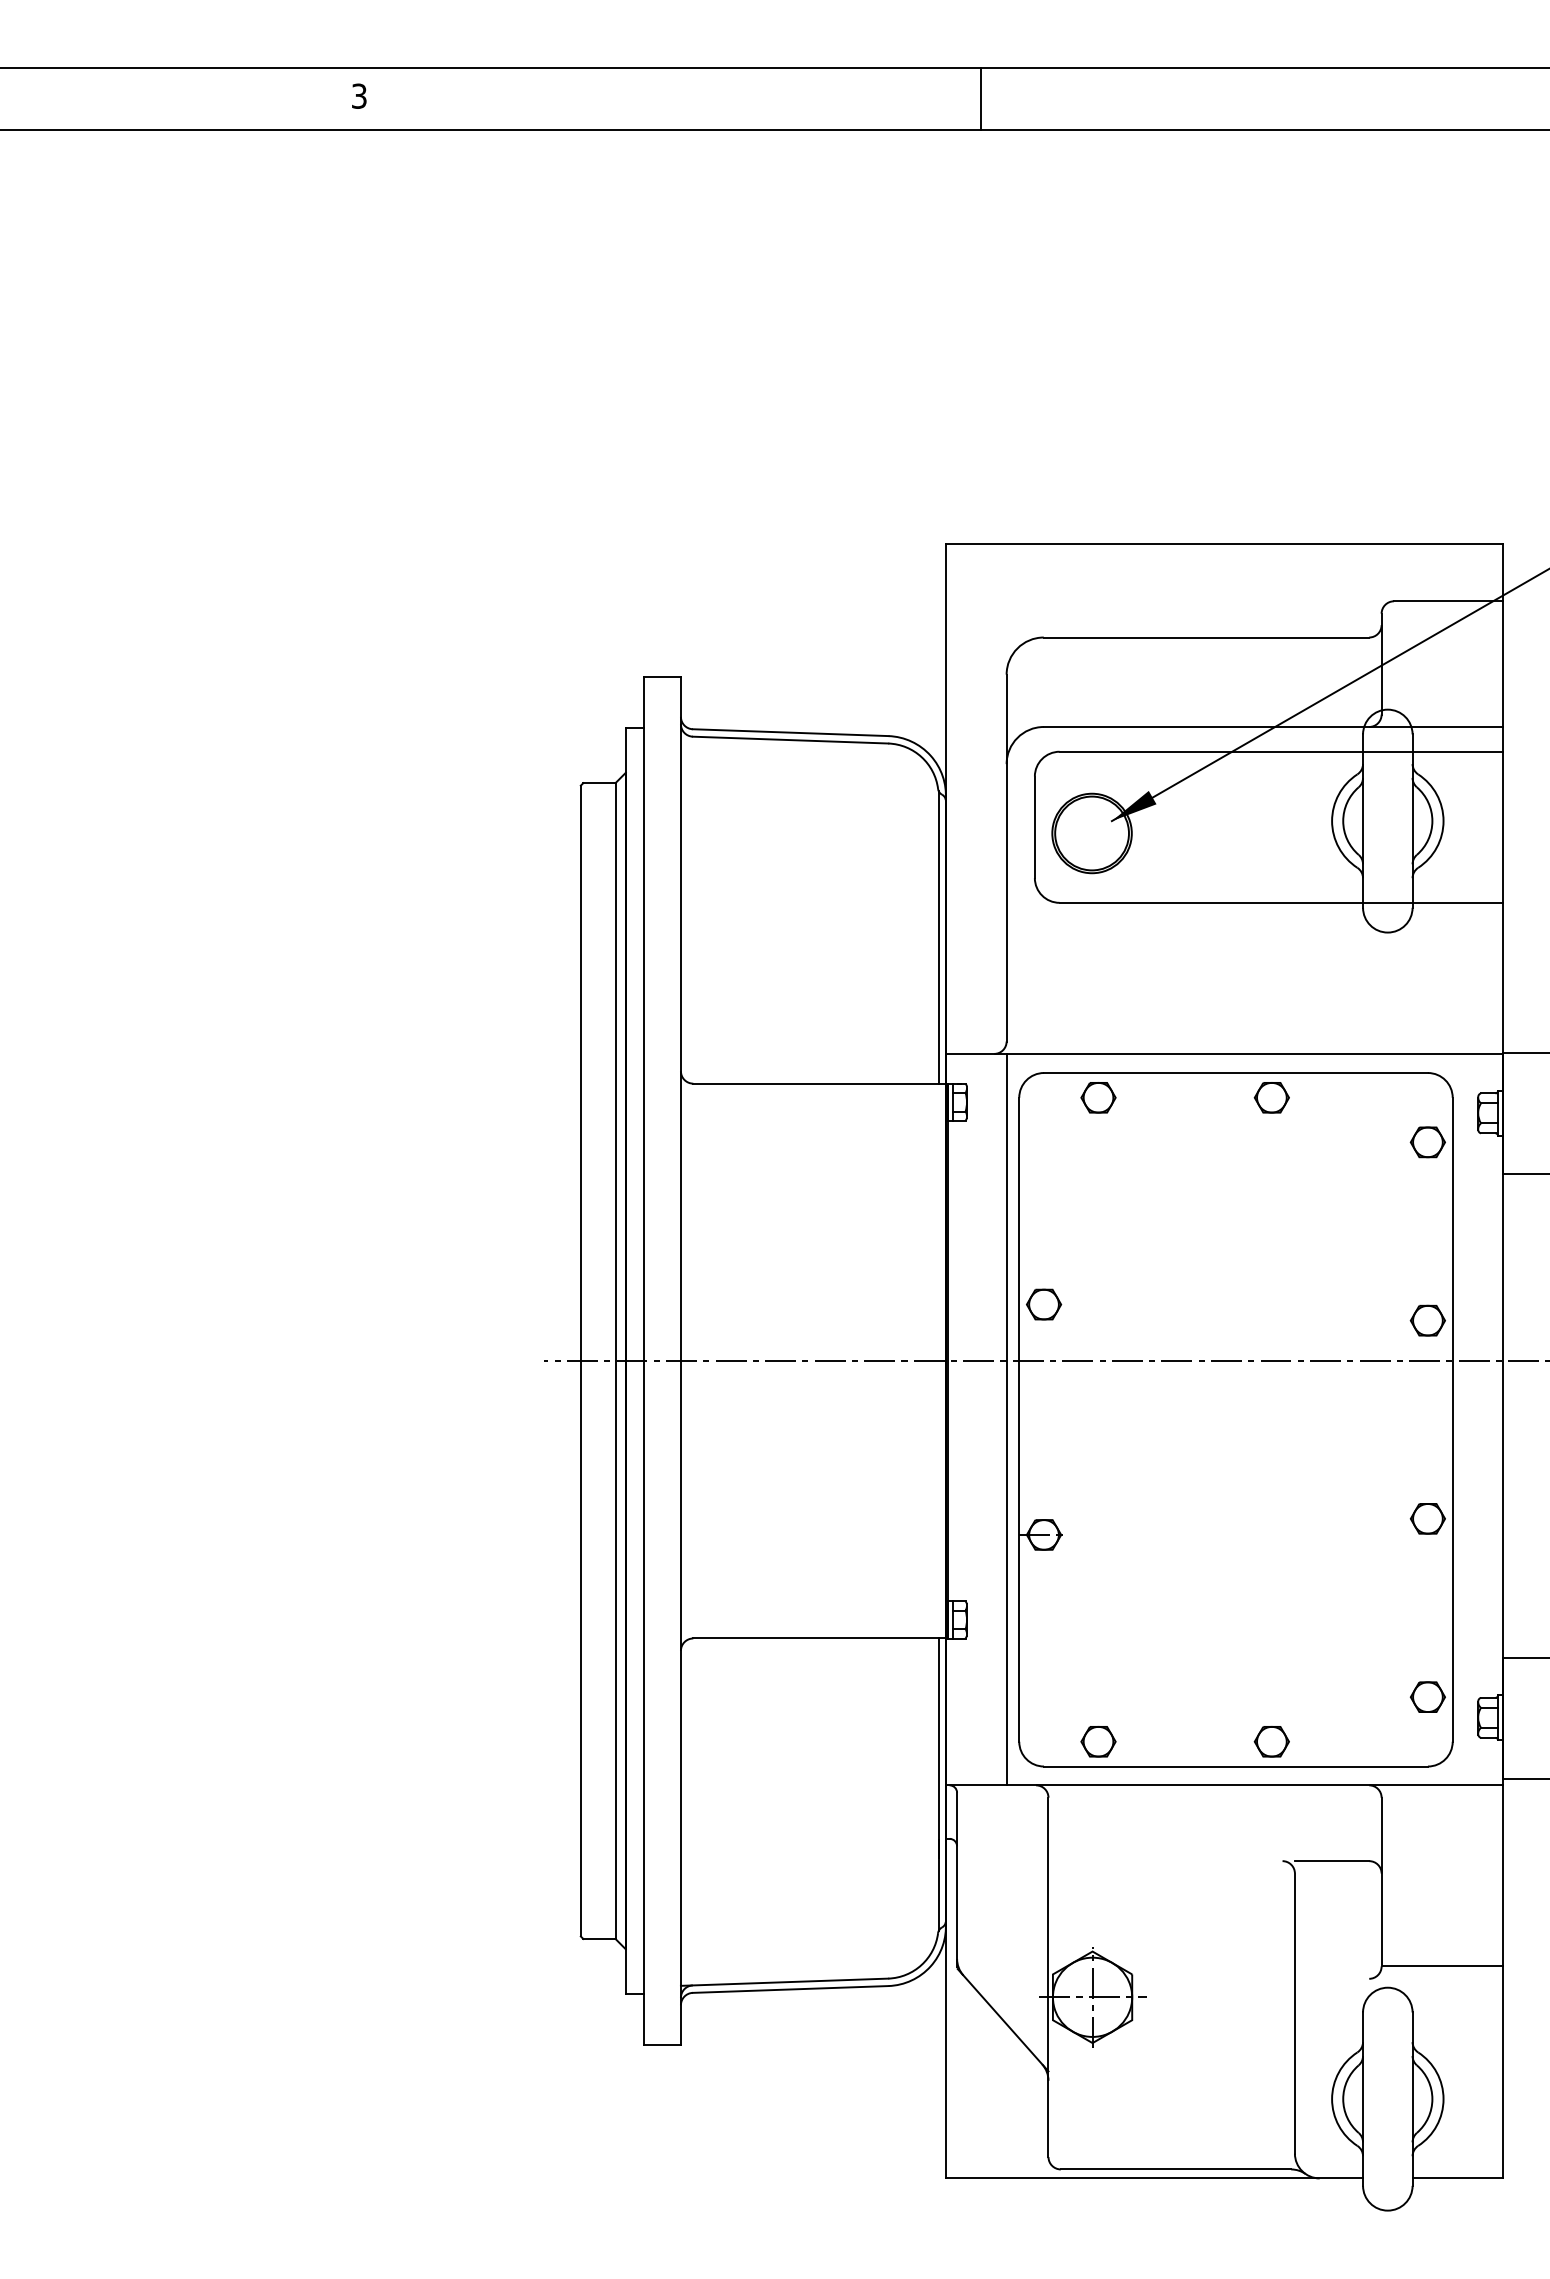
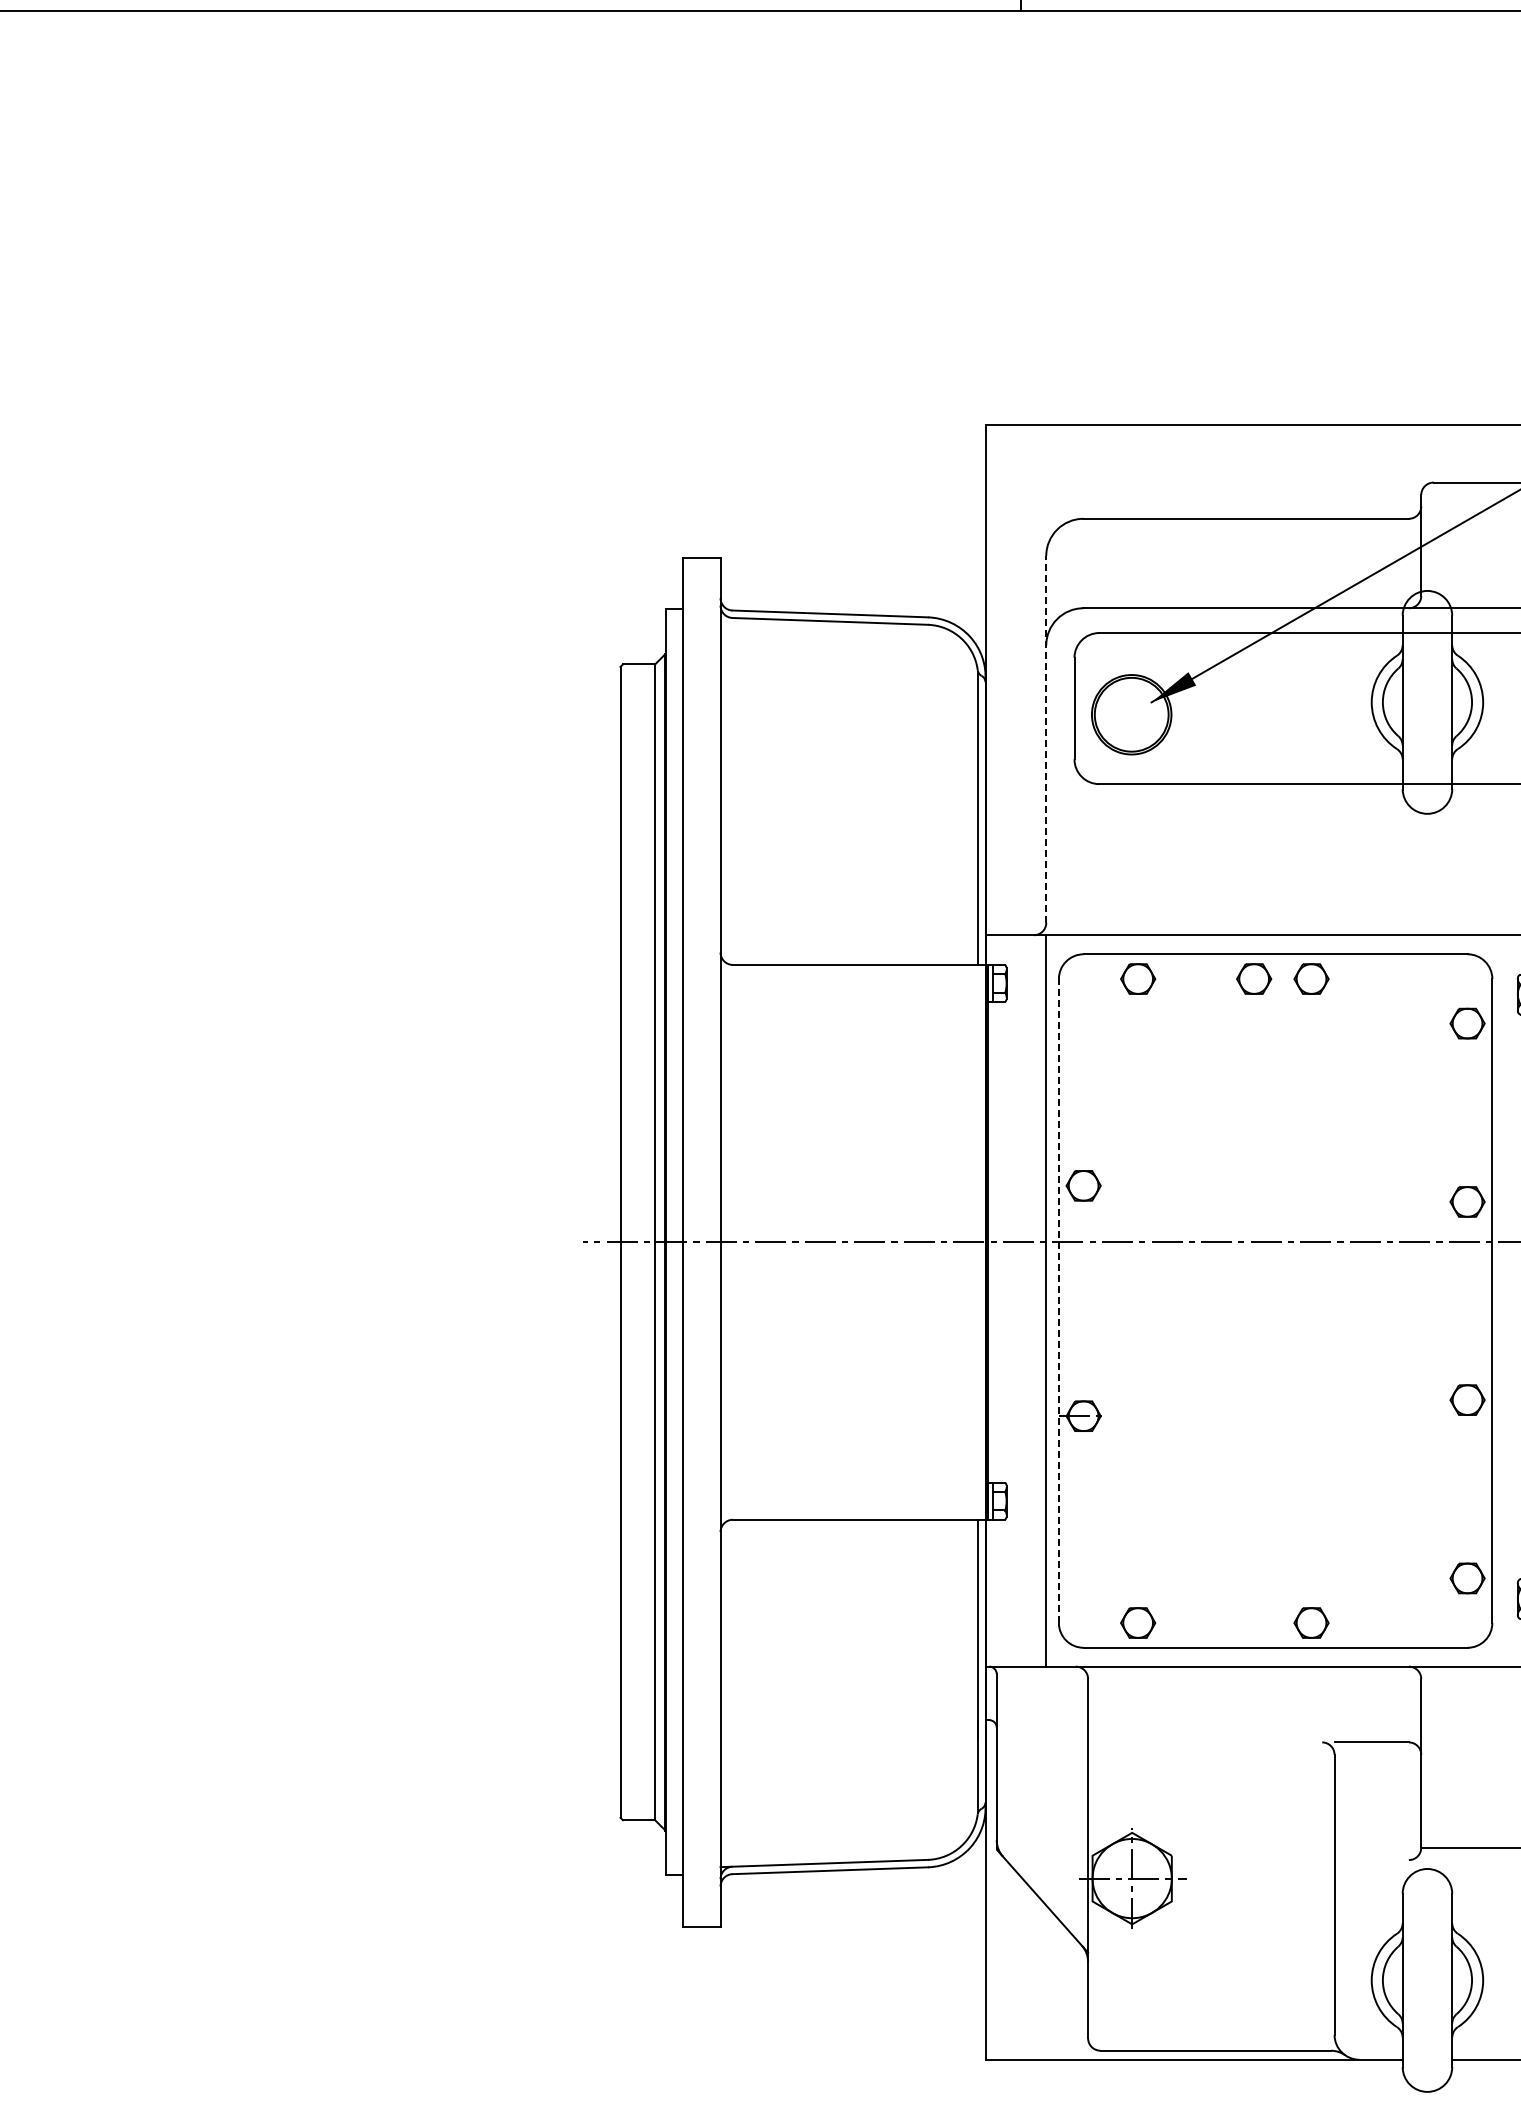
line: (1006, 857) -> (1046, 738), solid -> dashed
part: (1214, 1097) -> (1254, 978), added
line: (1019, 1419) -> (1059, 1300), solid -> dashed

